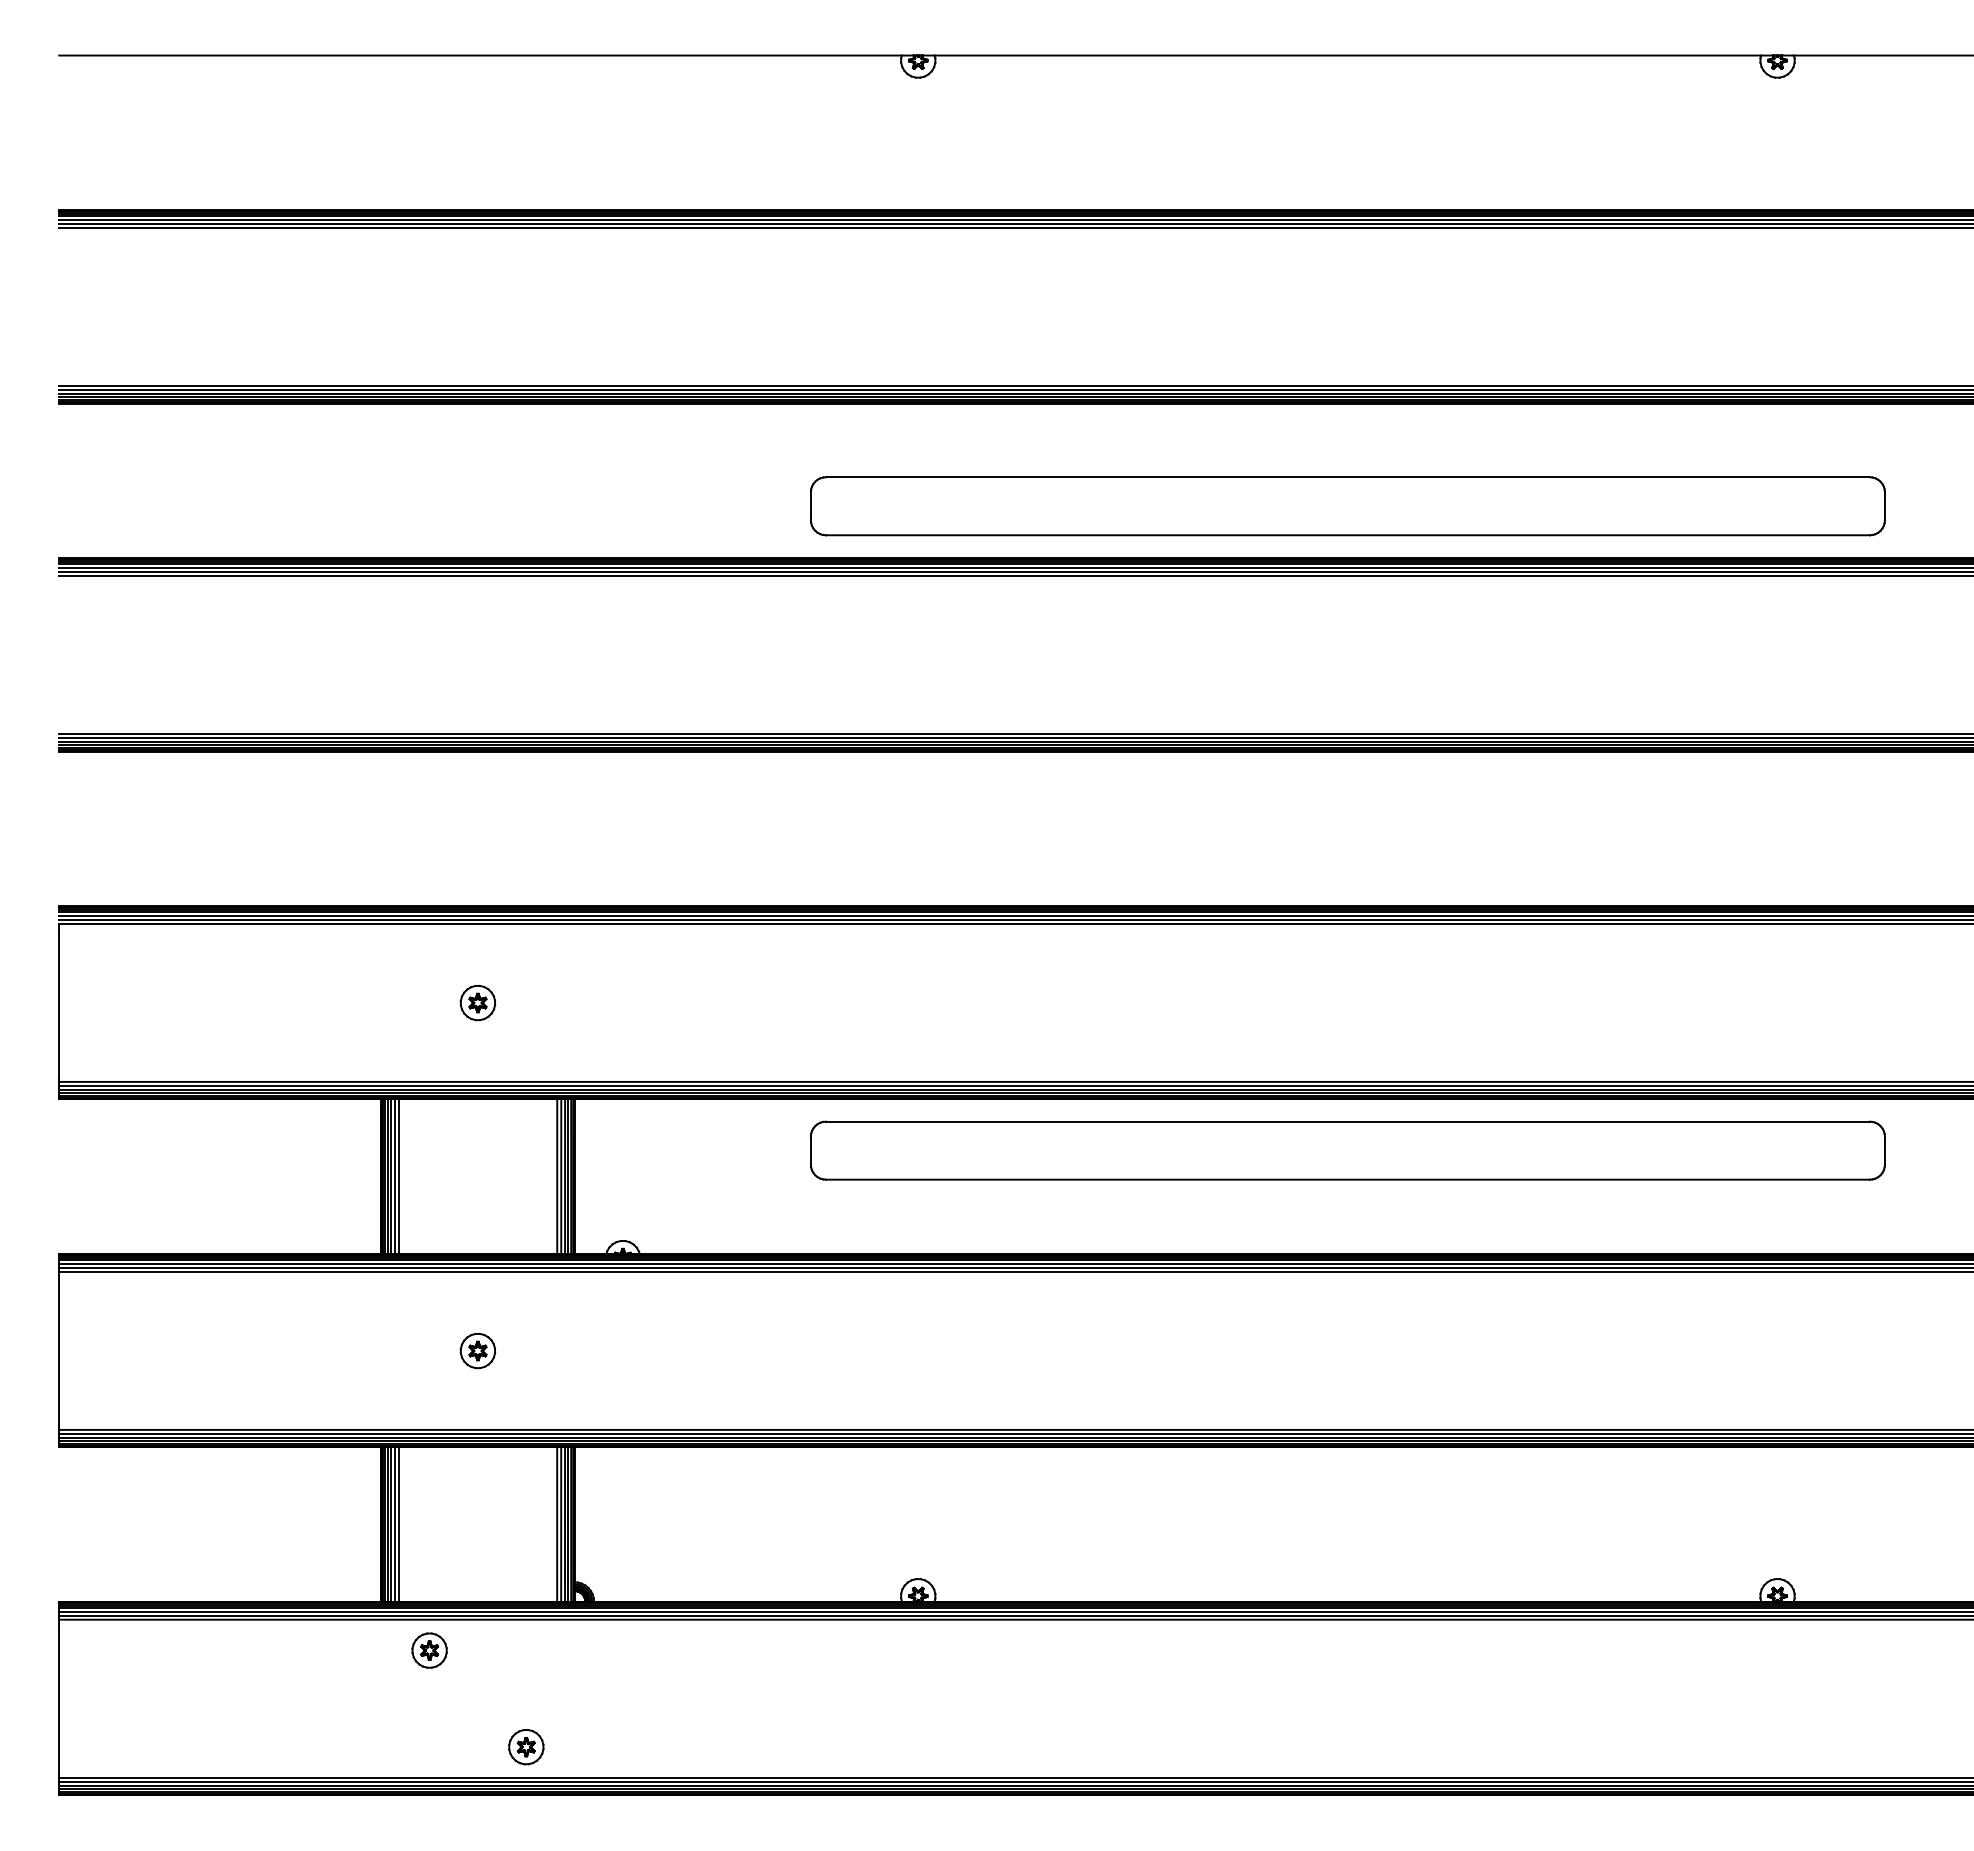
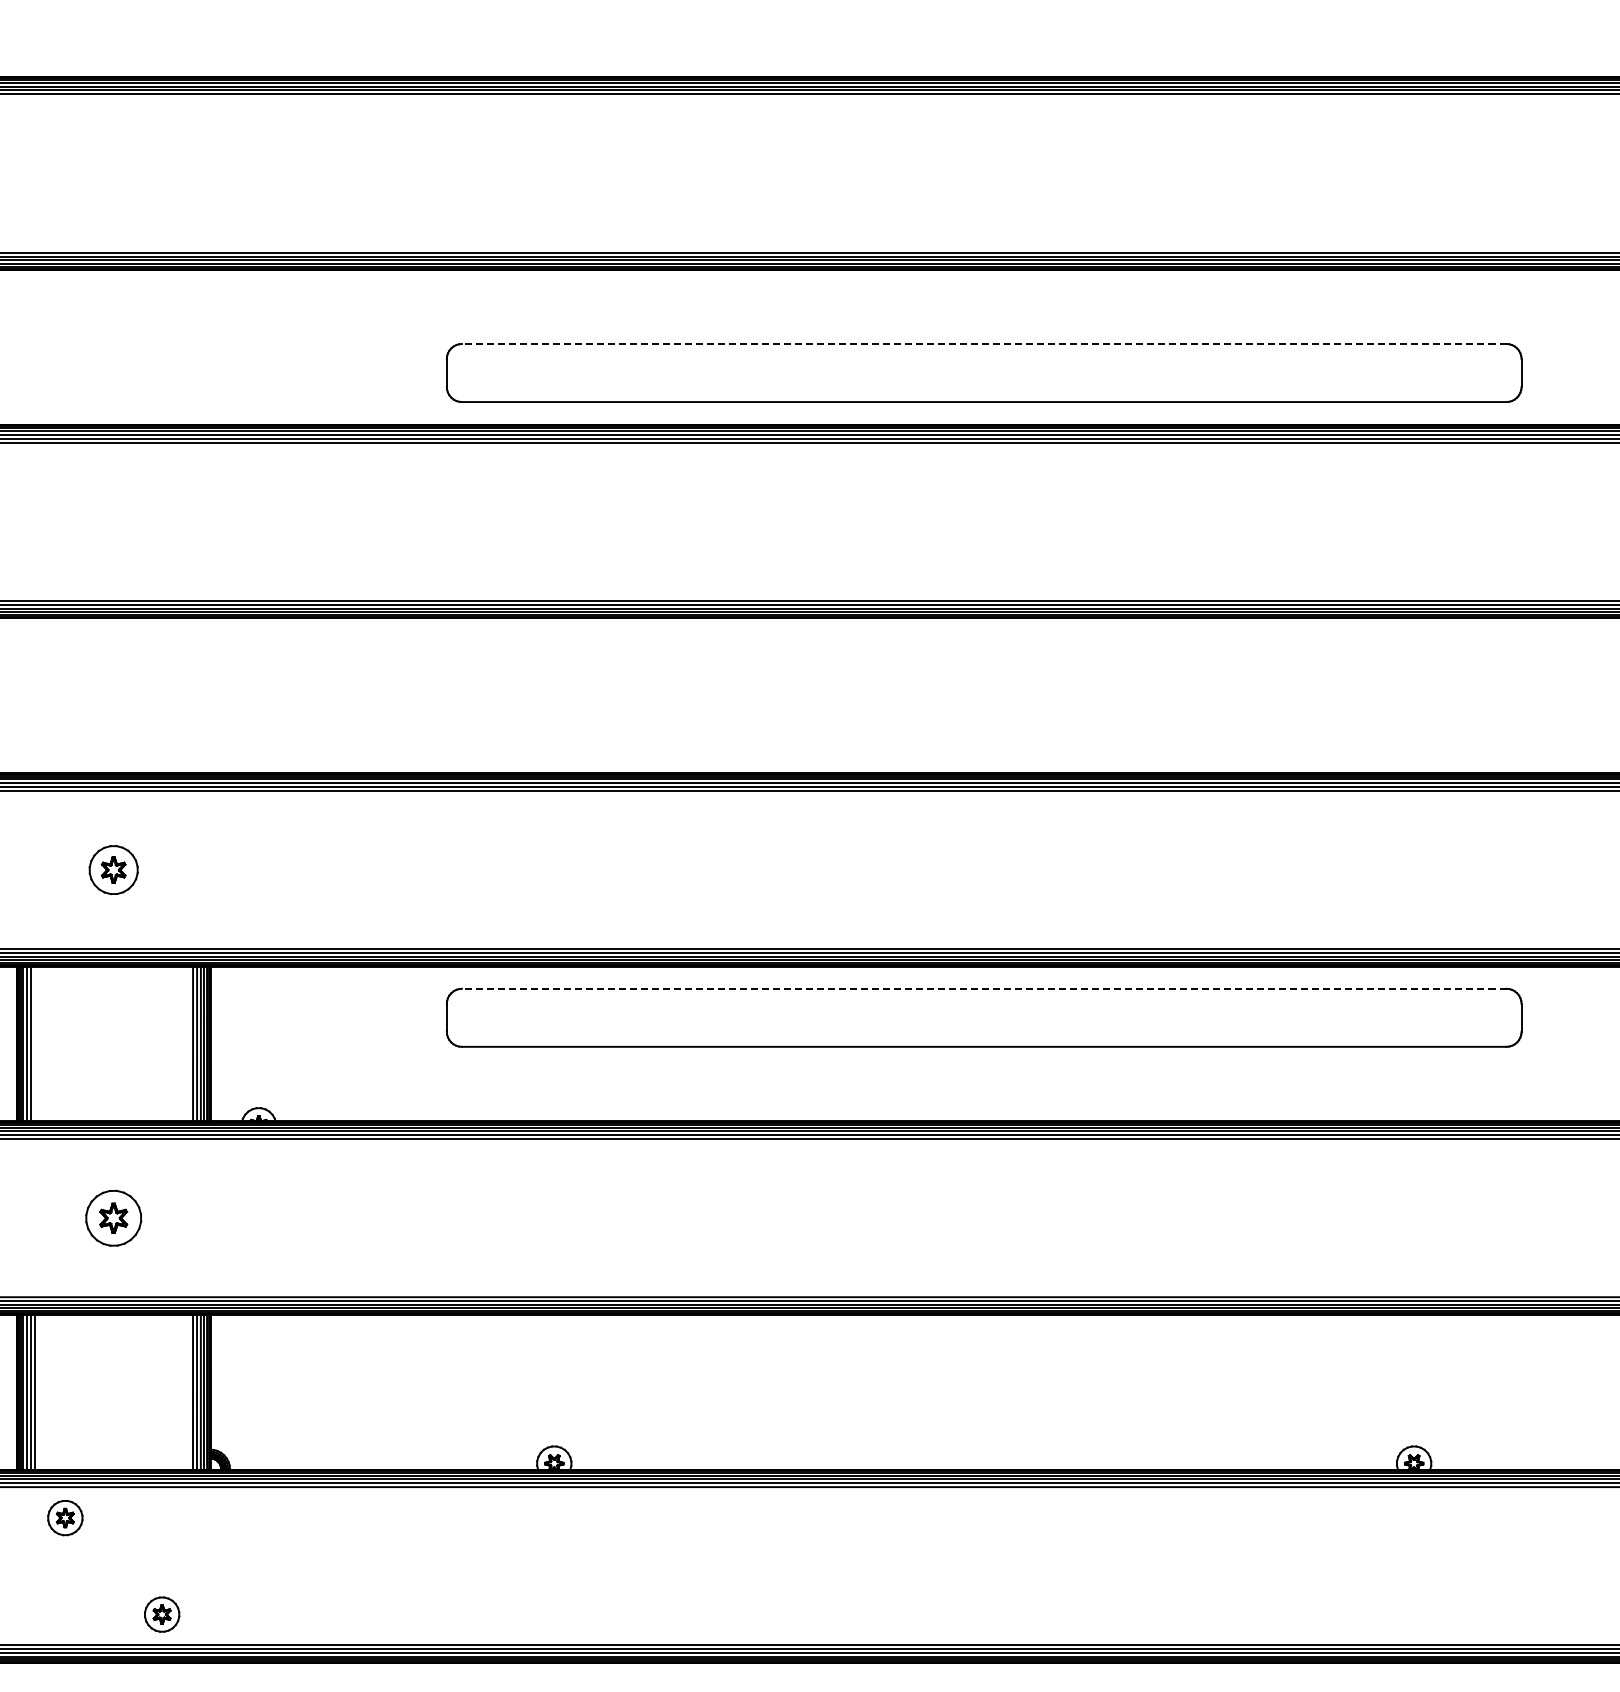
line: (1347, 477) -> (983, 344), solid -> dashed
part: (477, 1002) -> (113, 869), size x1.4
line: (1347, 1121) -> (983, 988), solid -> dashed
line: (398, 1176) -> (34, 1043), removed
part: (477, 1350) -> (113, 1217), size x1.6

